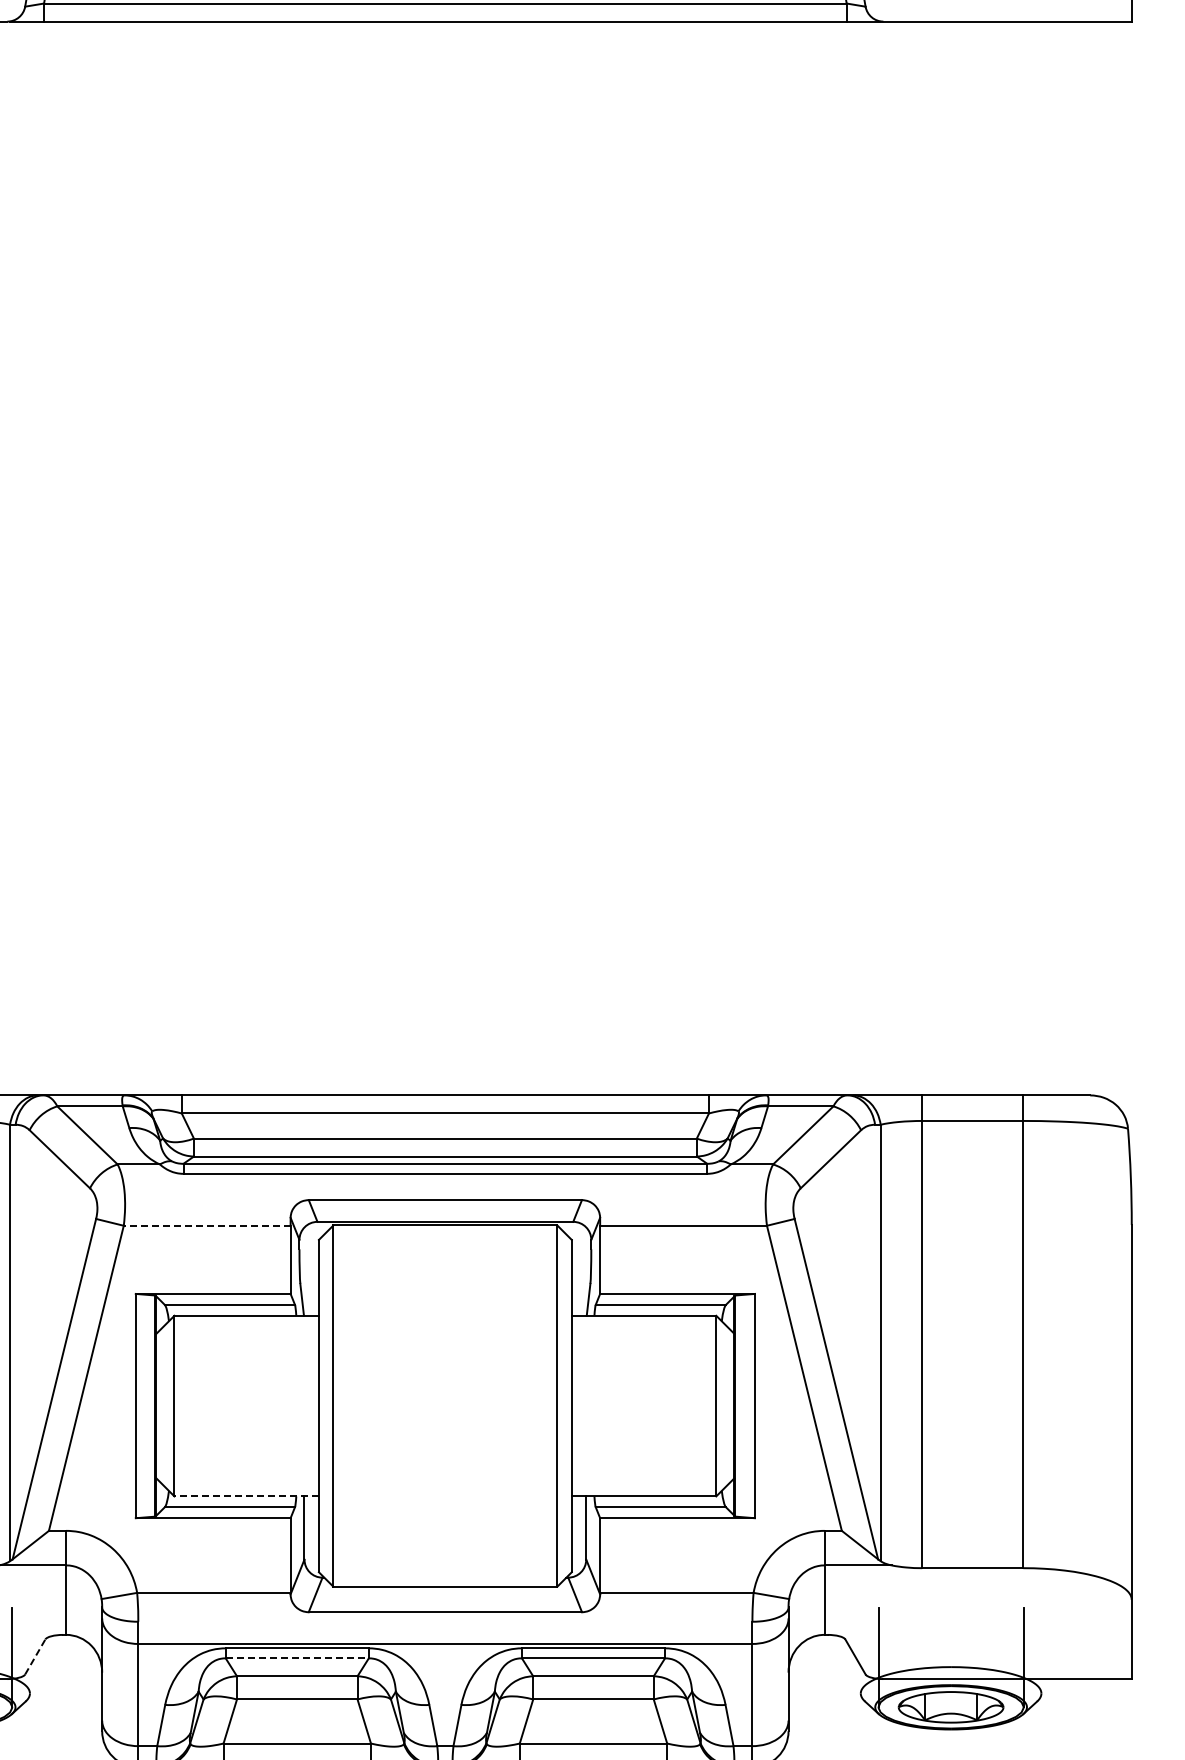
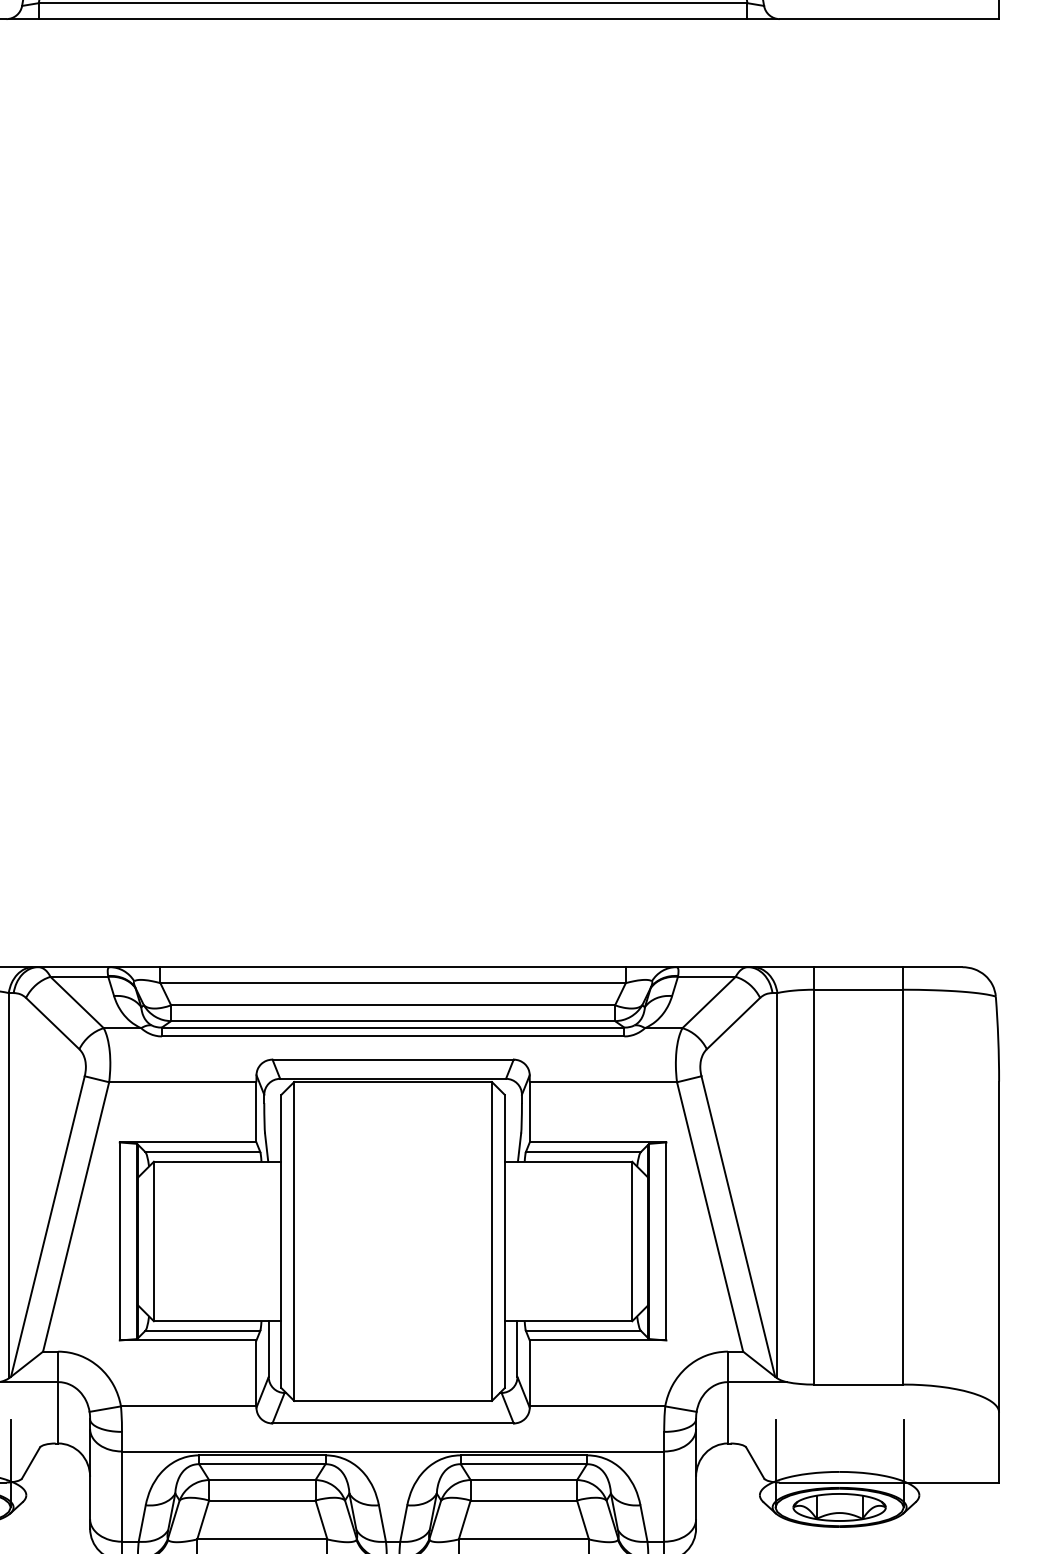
line: (206, 1225) -> (182, 1082), dashed -> solid
line: (246, 1496) -> (217, 1321), dashed -> solid
line: (35, 1656) -> (31, 1462), dashed -> solid
line: (297, 1658) -> (262, 1464), dashed -> solid

